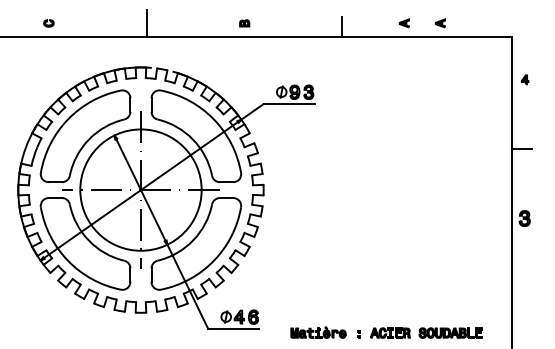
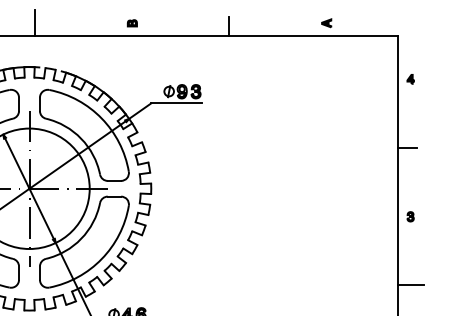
part: (403, 23) -> (290, 23), removed
part: (525, 217) -> (411, 215), size x0.62
line: (524, 287) -> (410, 285), added

